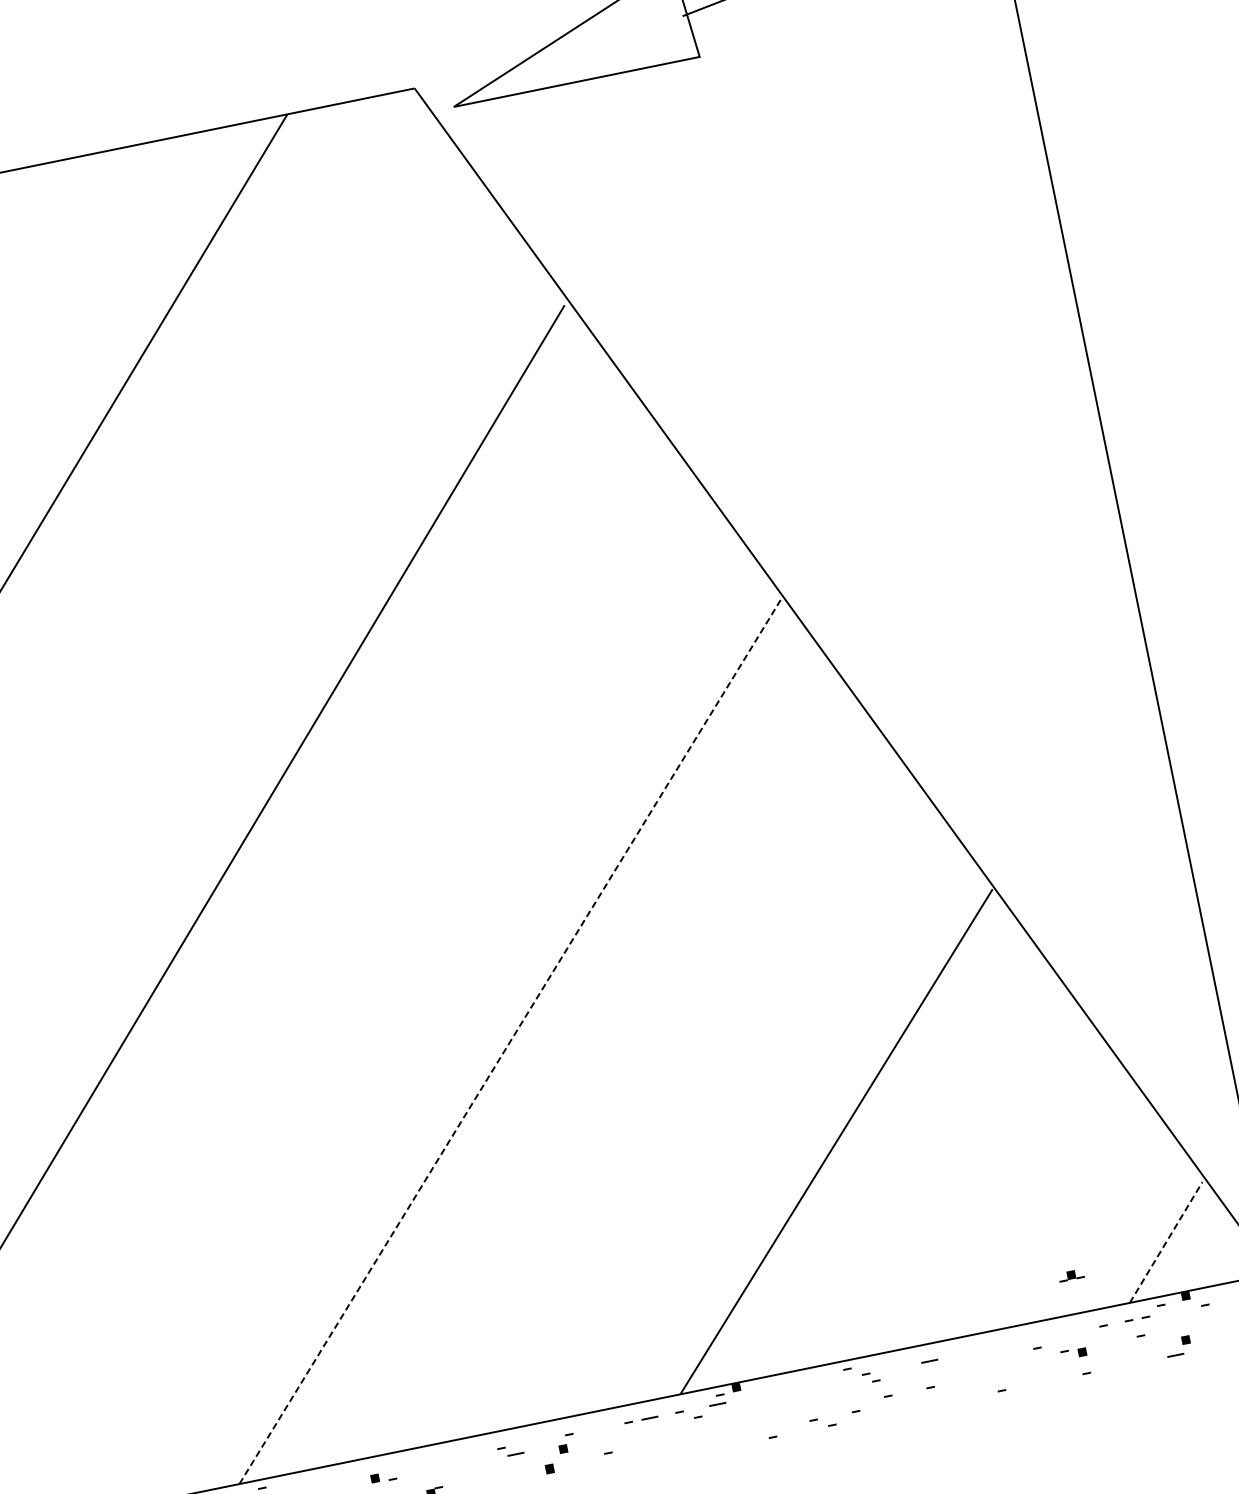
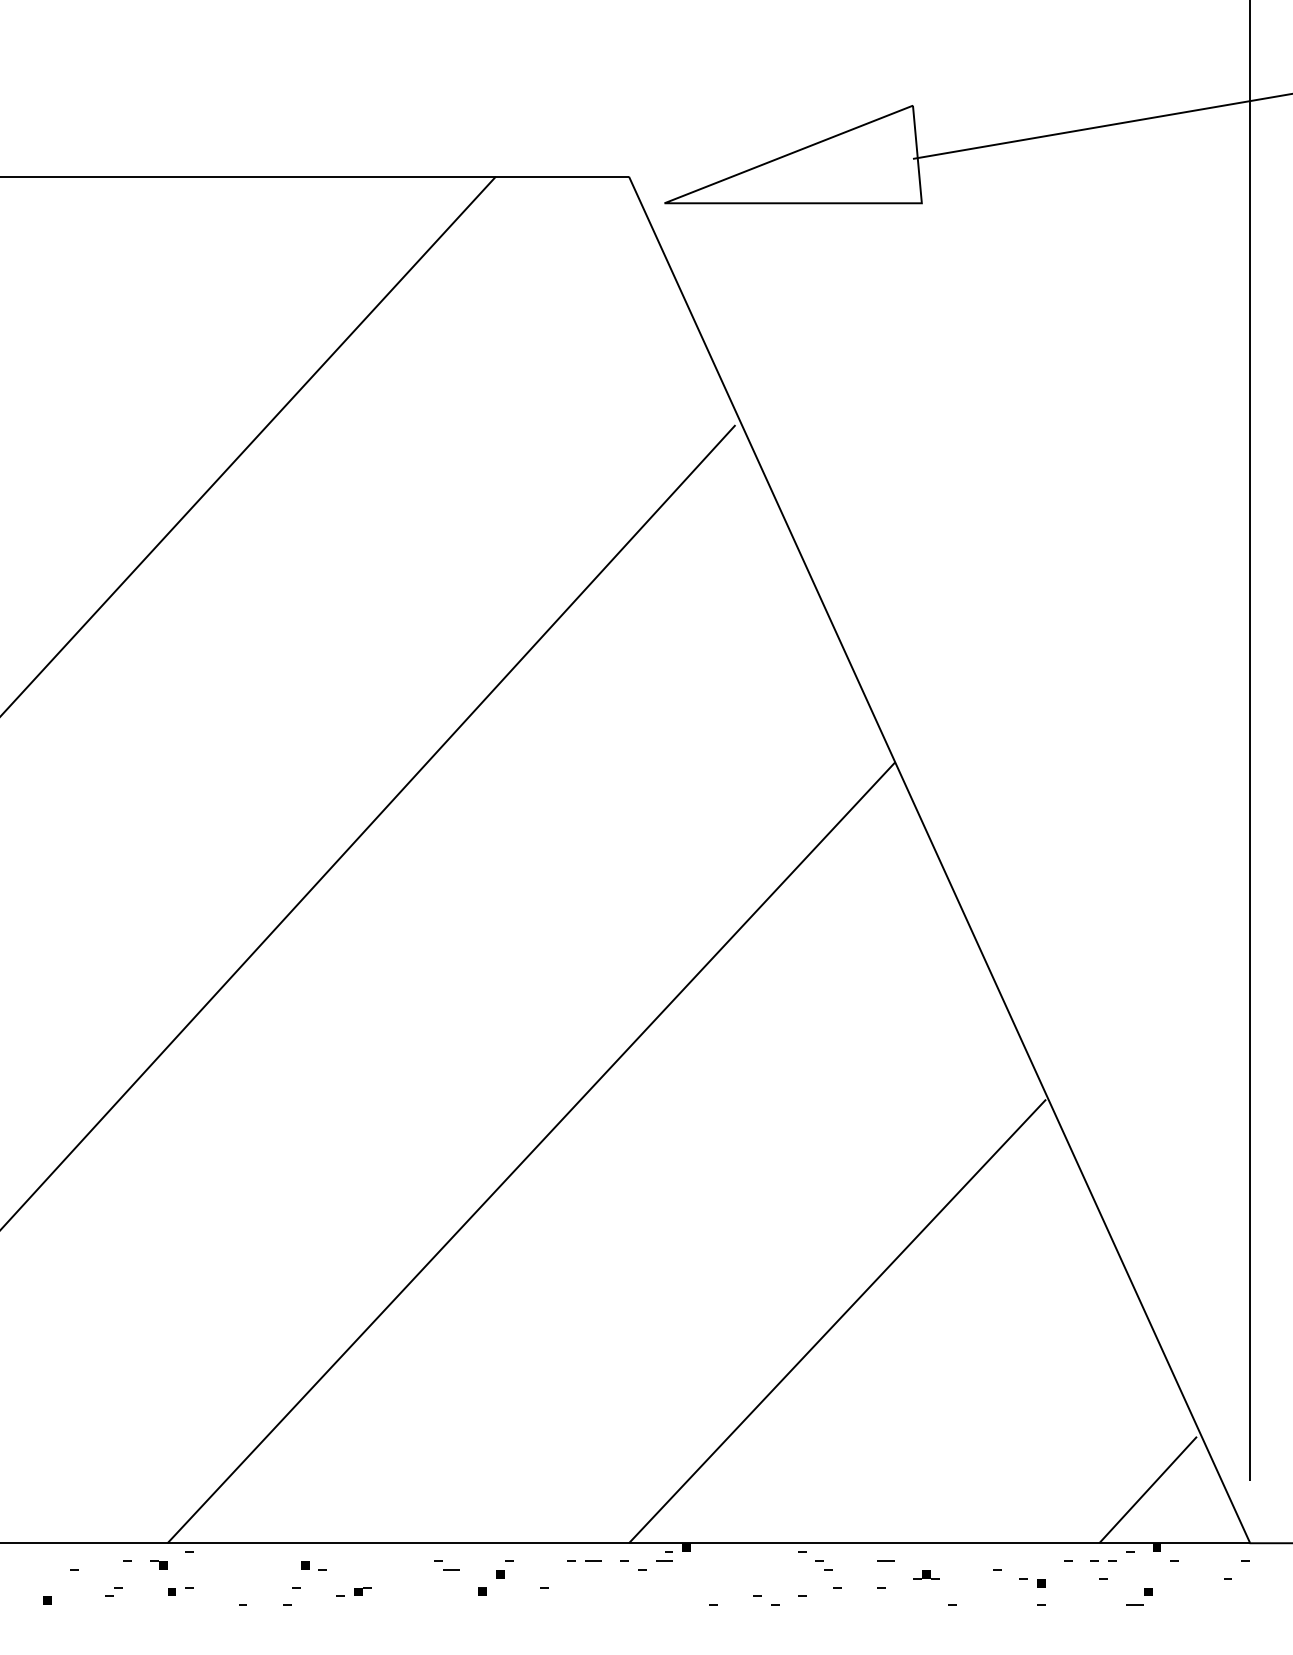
line: (511, 1039) -> (531, 1152), dashed -> solid
line: (1166, 1242) -> (1148, 1489), dashed -> solid
part: (1071, 1275) -> (926, 1574), moved

